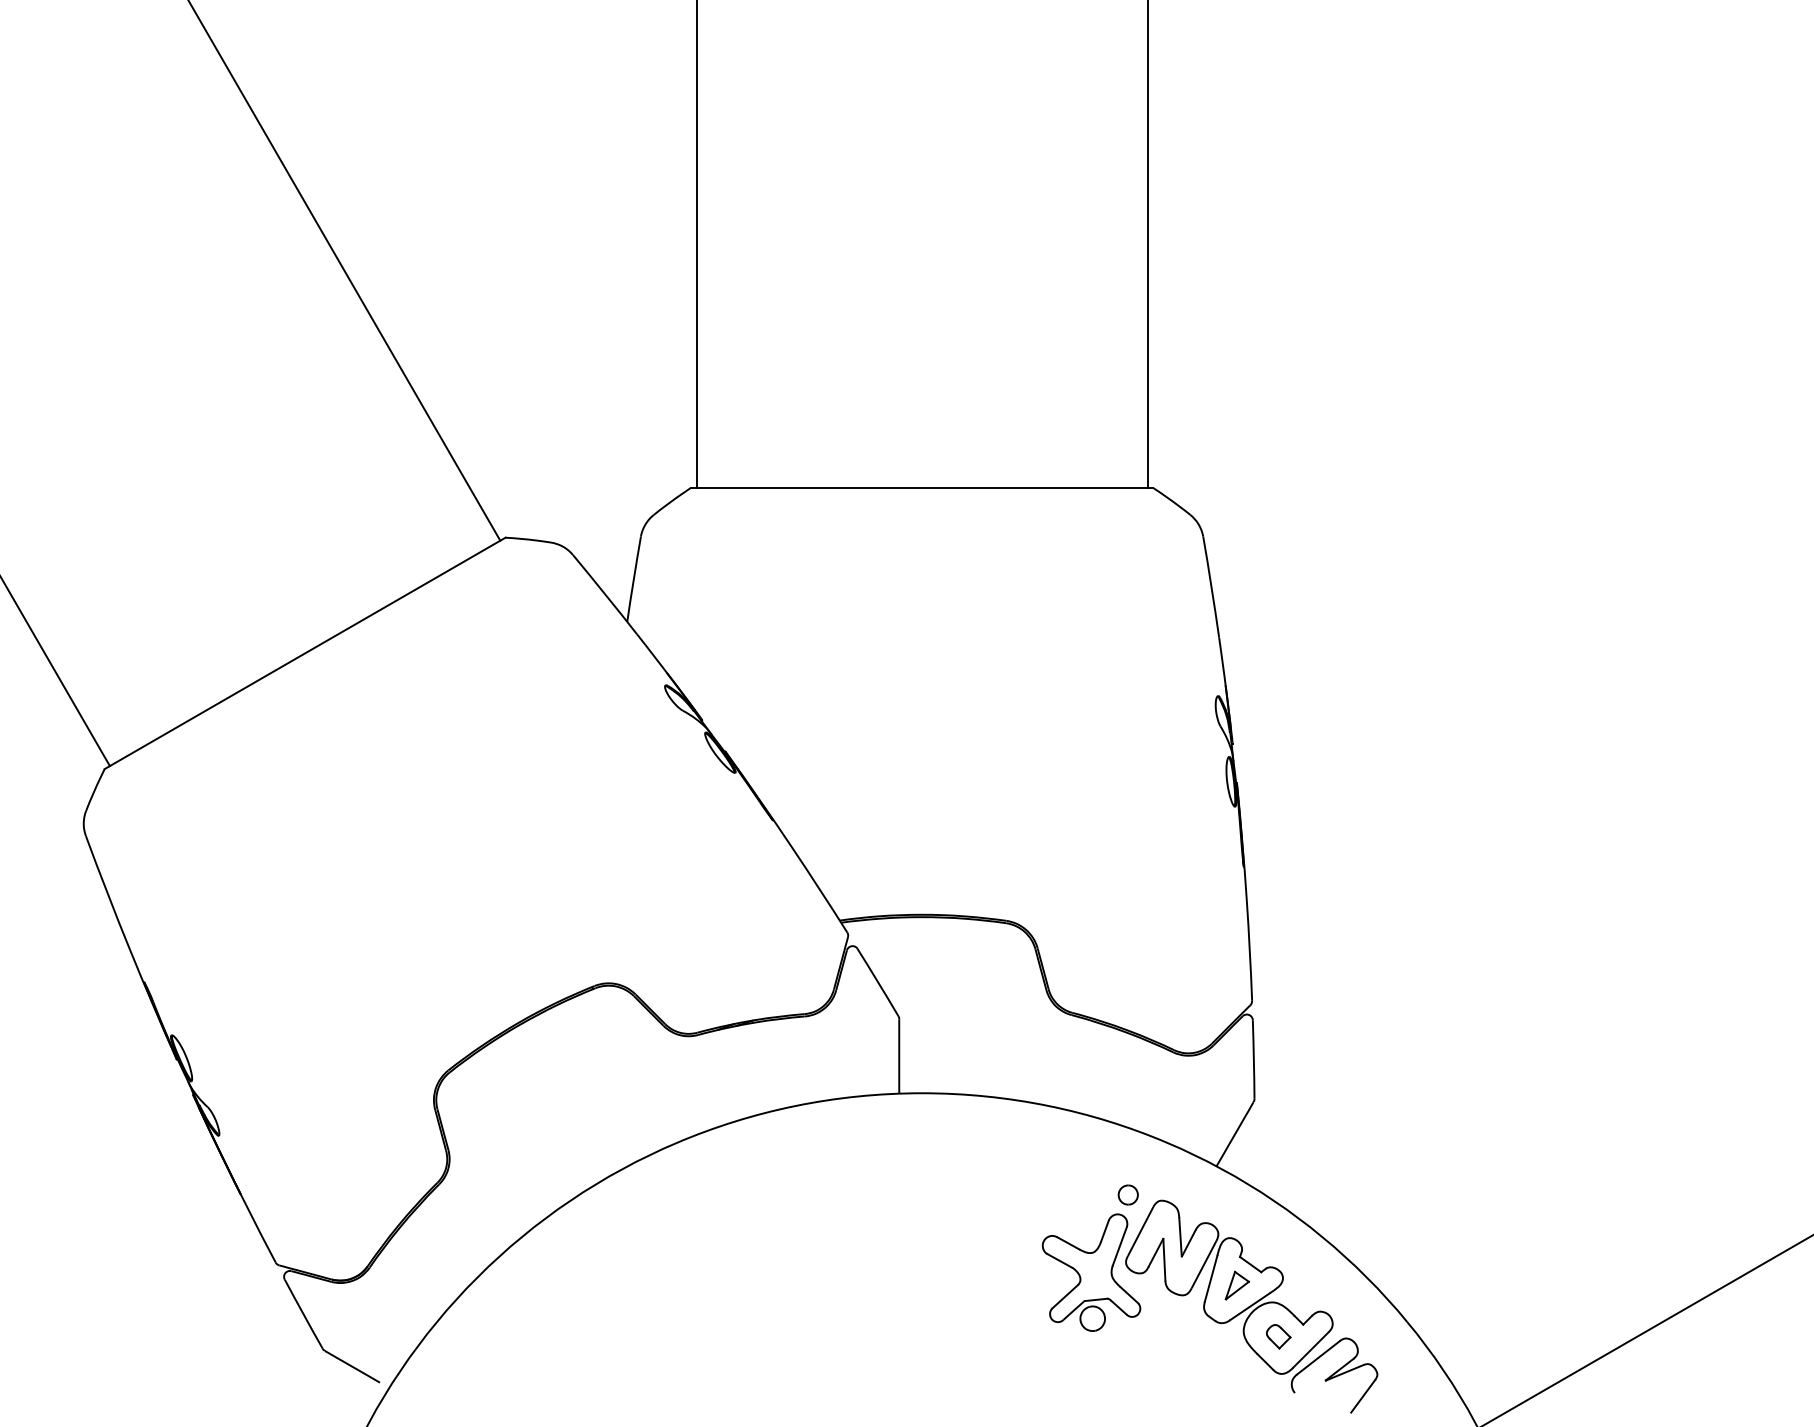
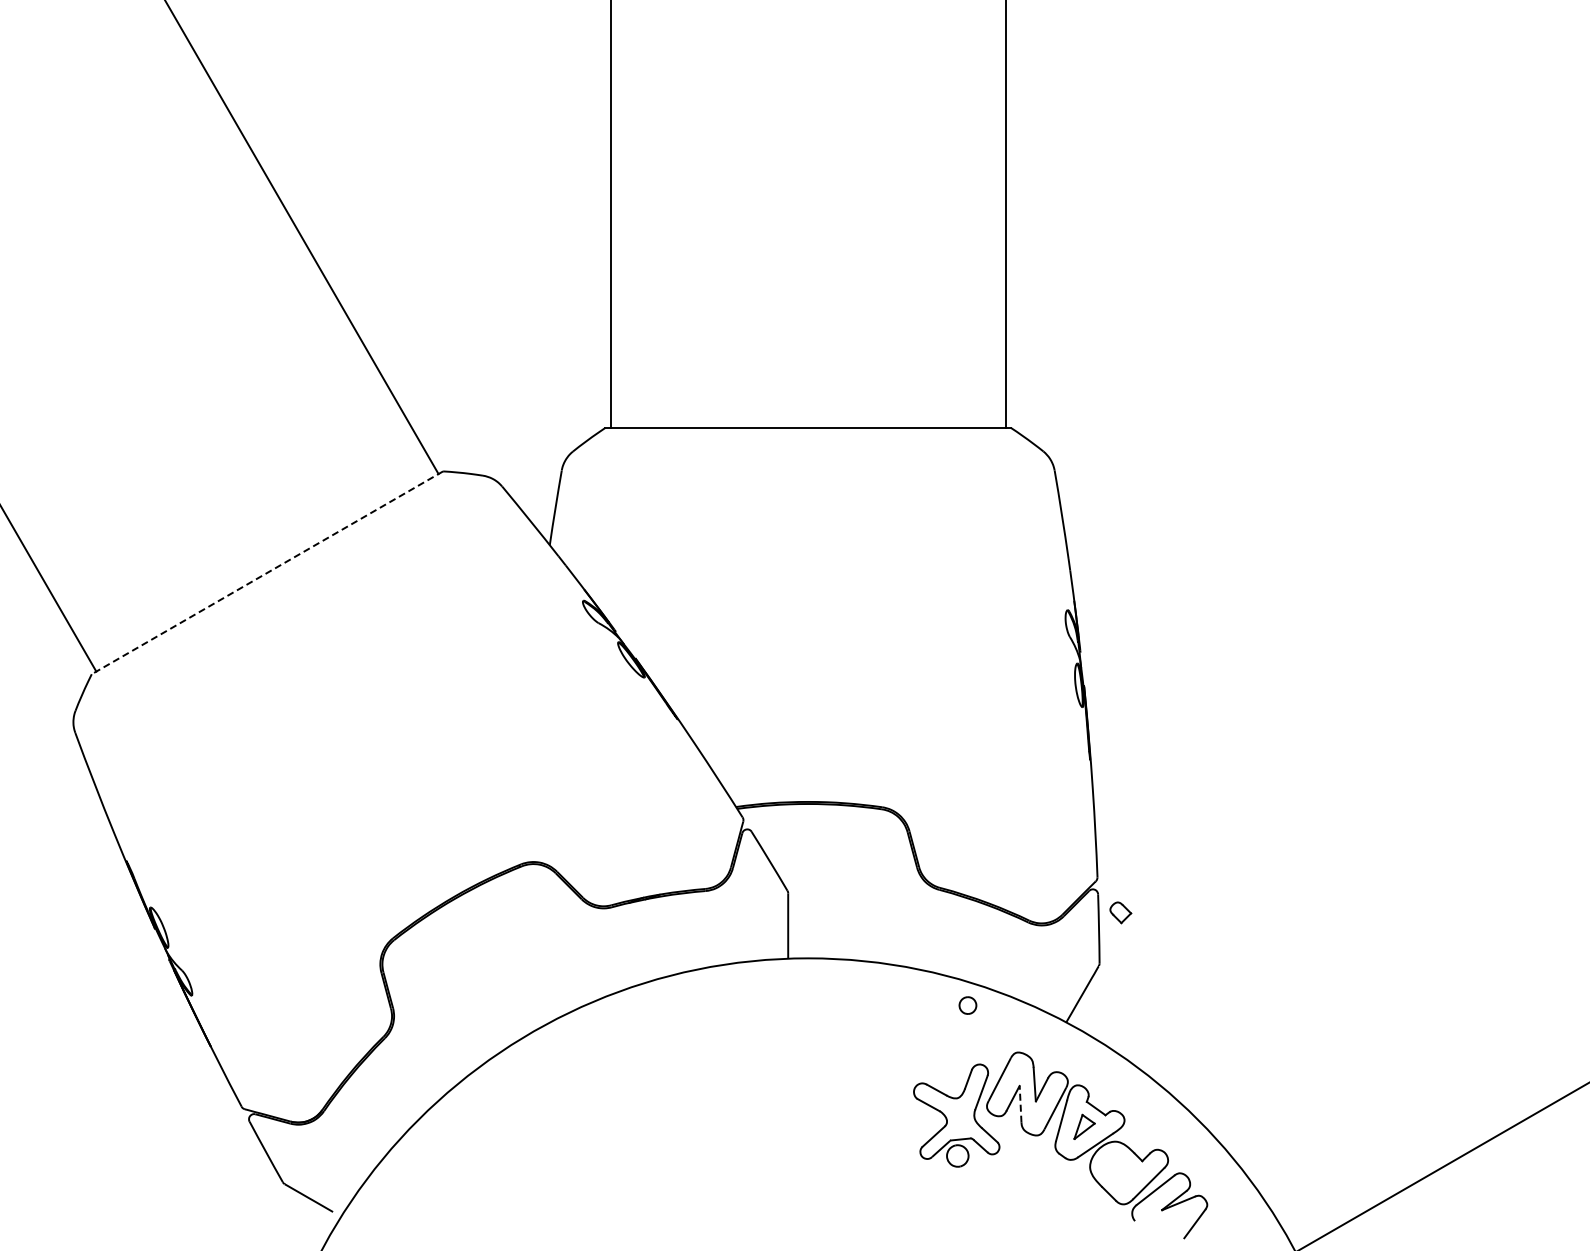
line: (305, 653) -> (267, 572), solid -> dashed
part: (1127, 1194) -> (967, 1005), moved
line: (1164, 1258) -> (1020, 1103), solid -> dashed
part: (1278, 1336) -> (1120, 912), moved

